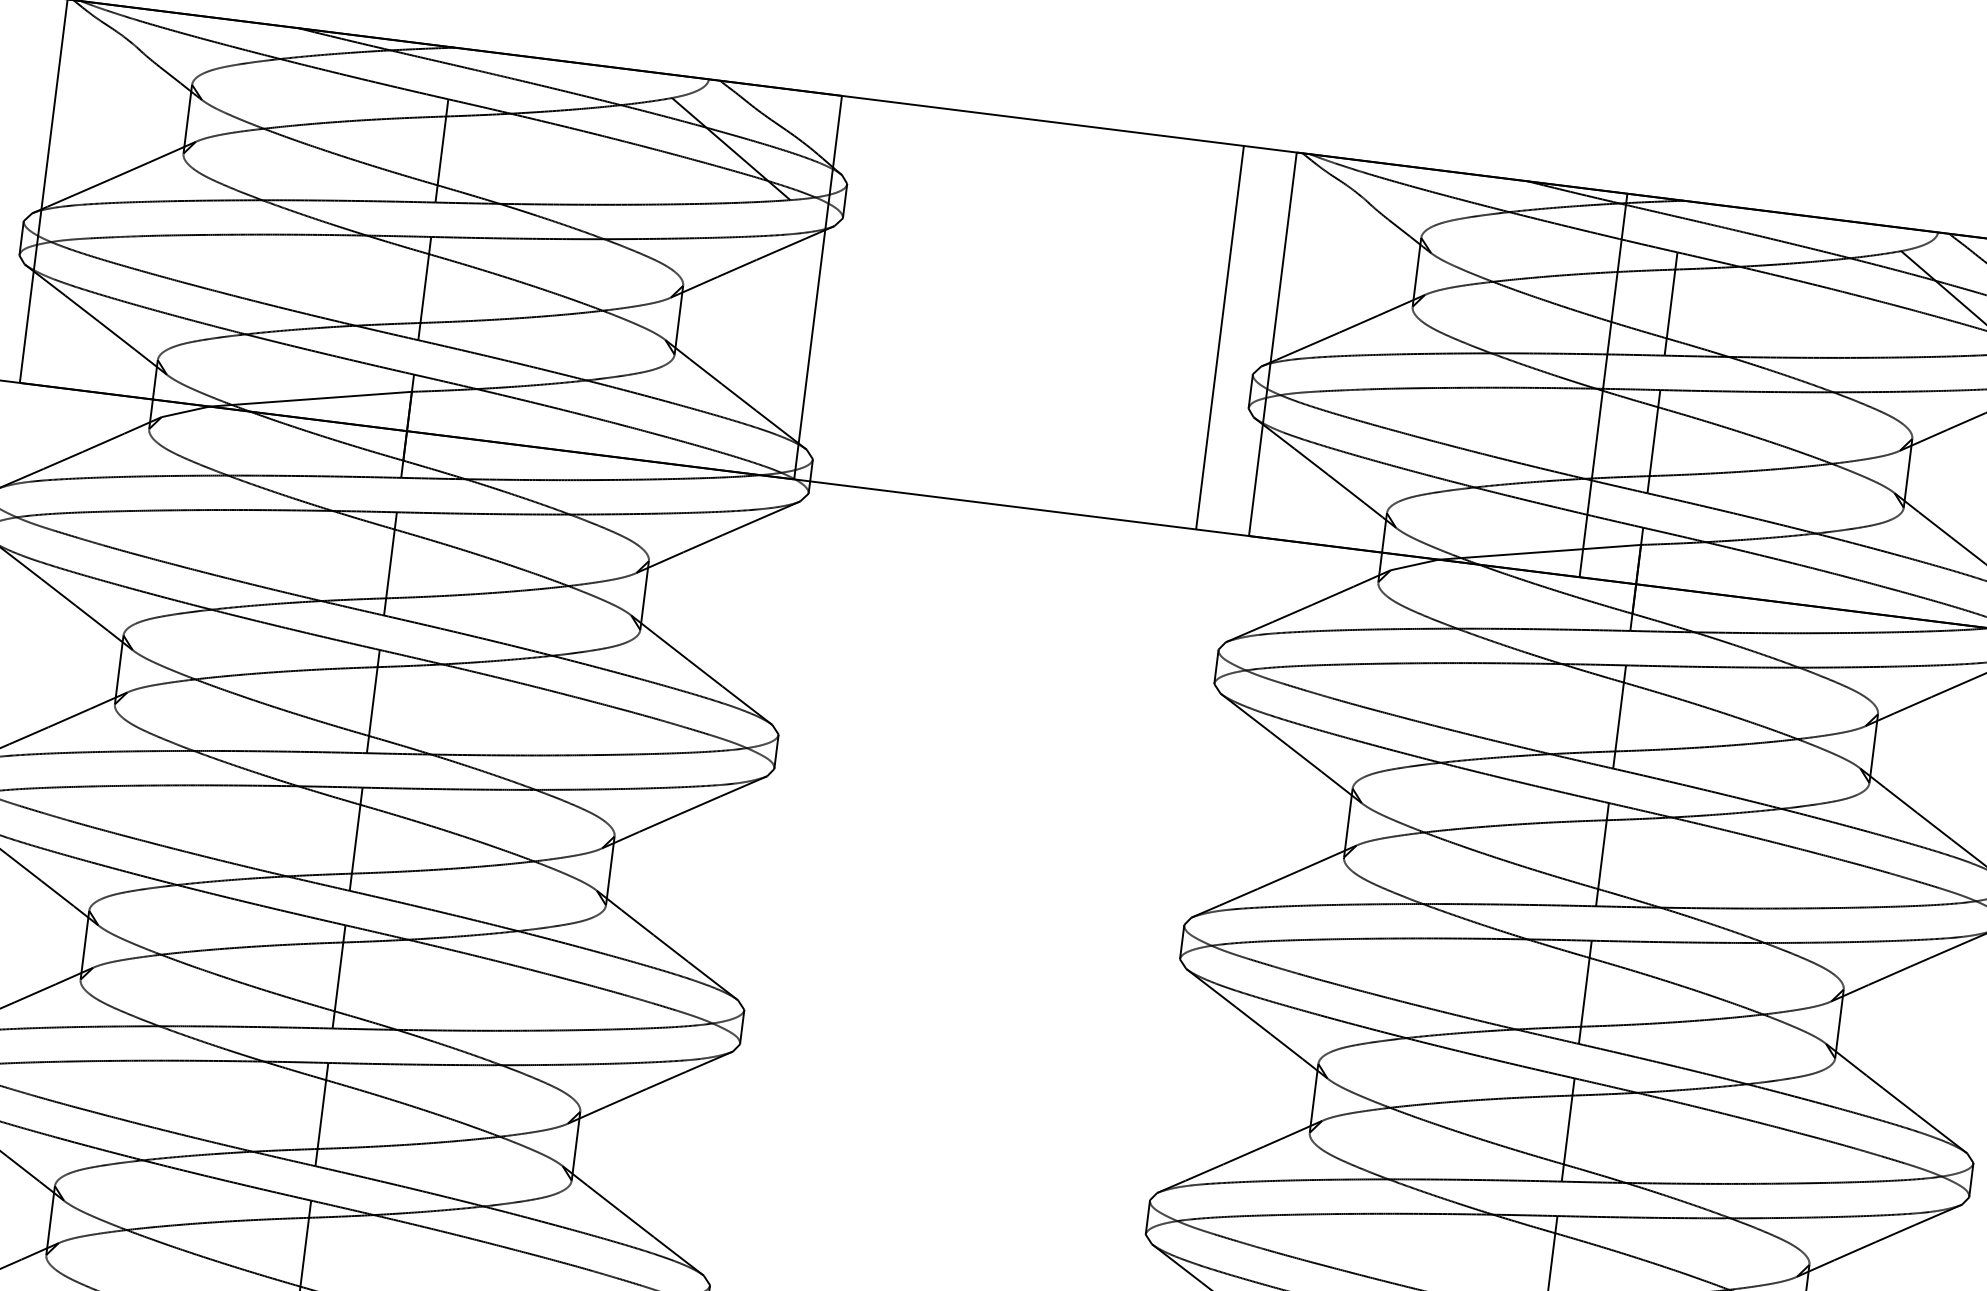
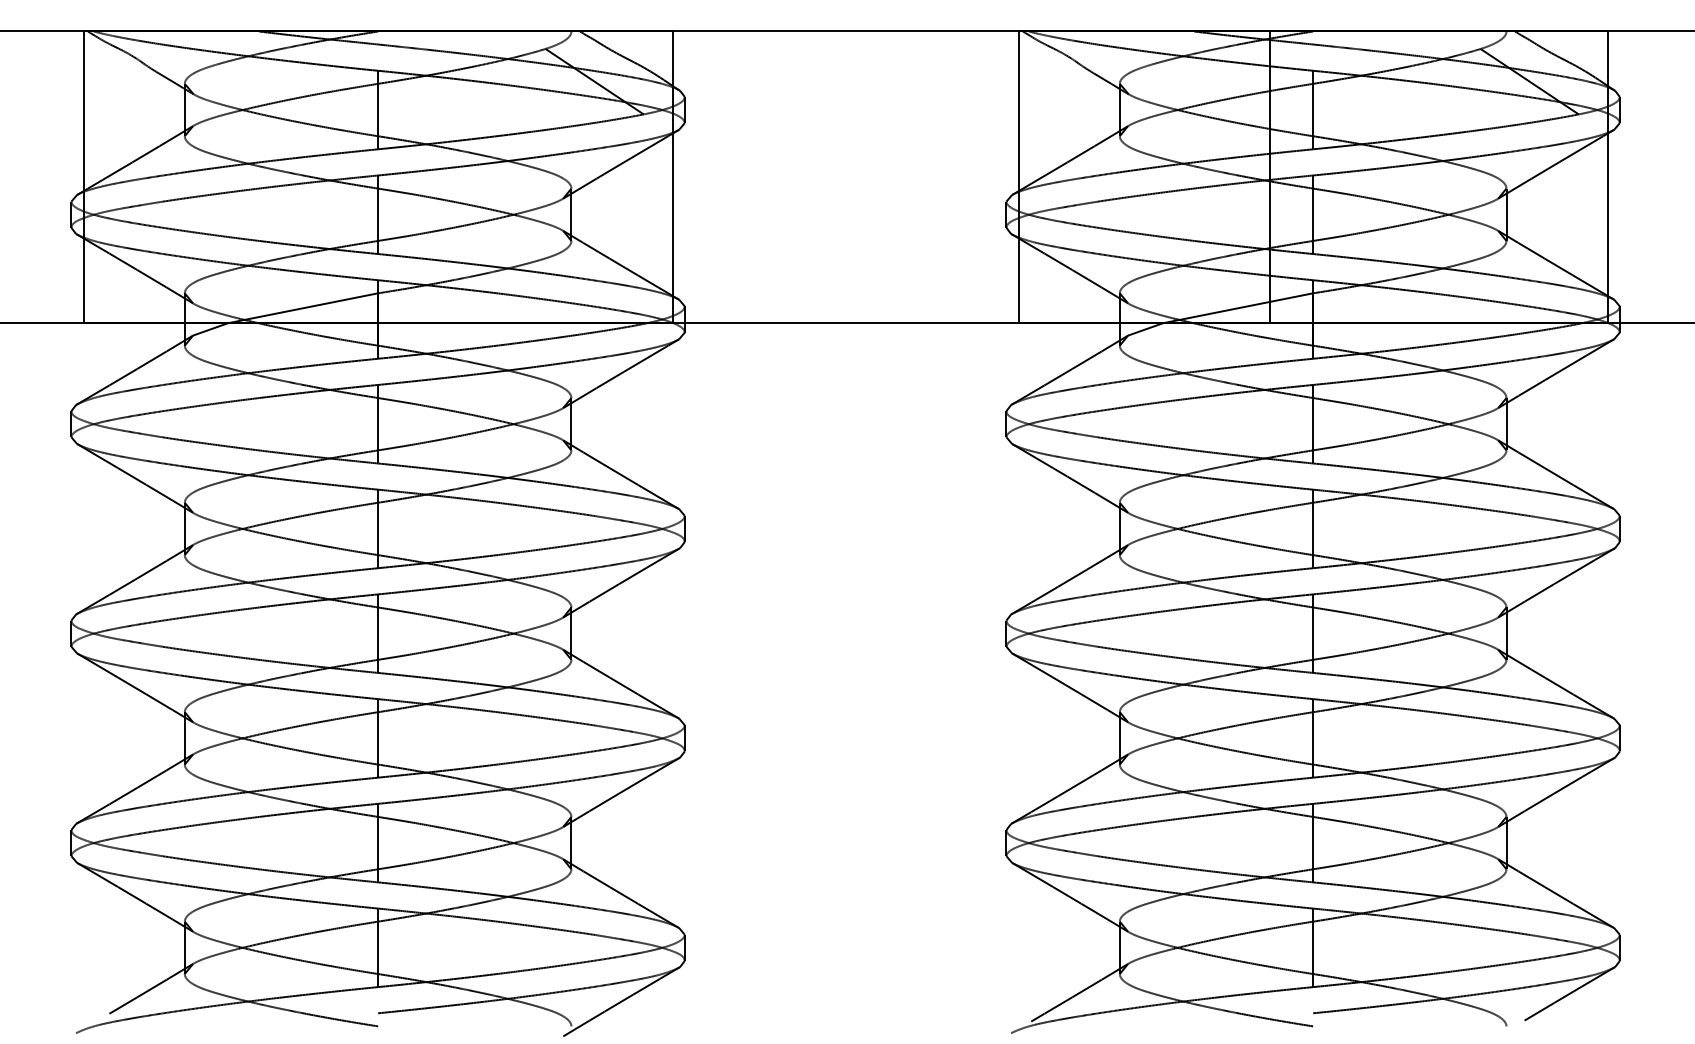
line: (1220, 337) -> (978, 177), removed

